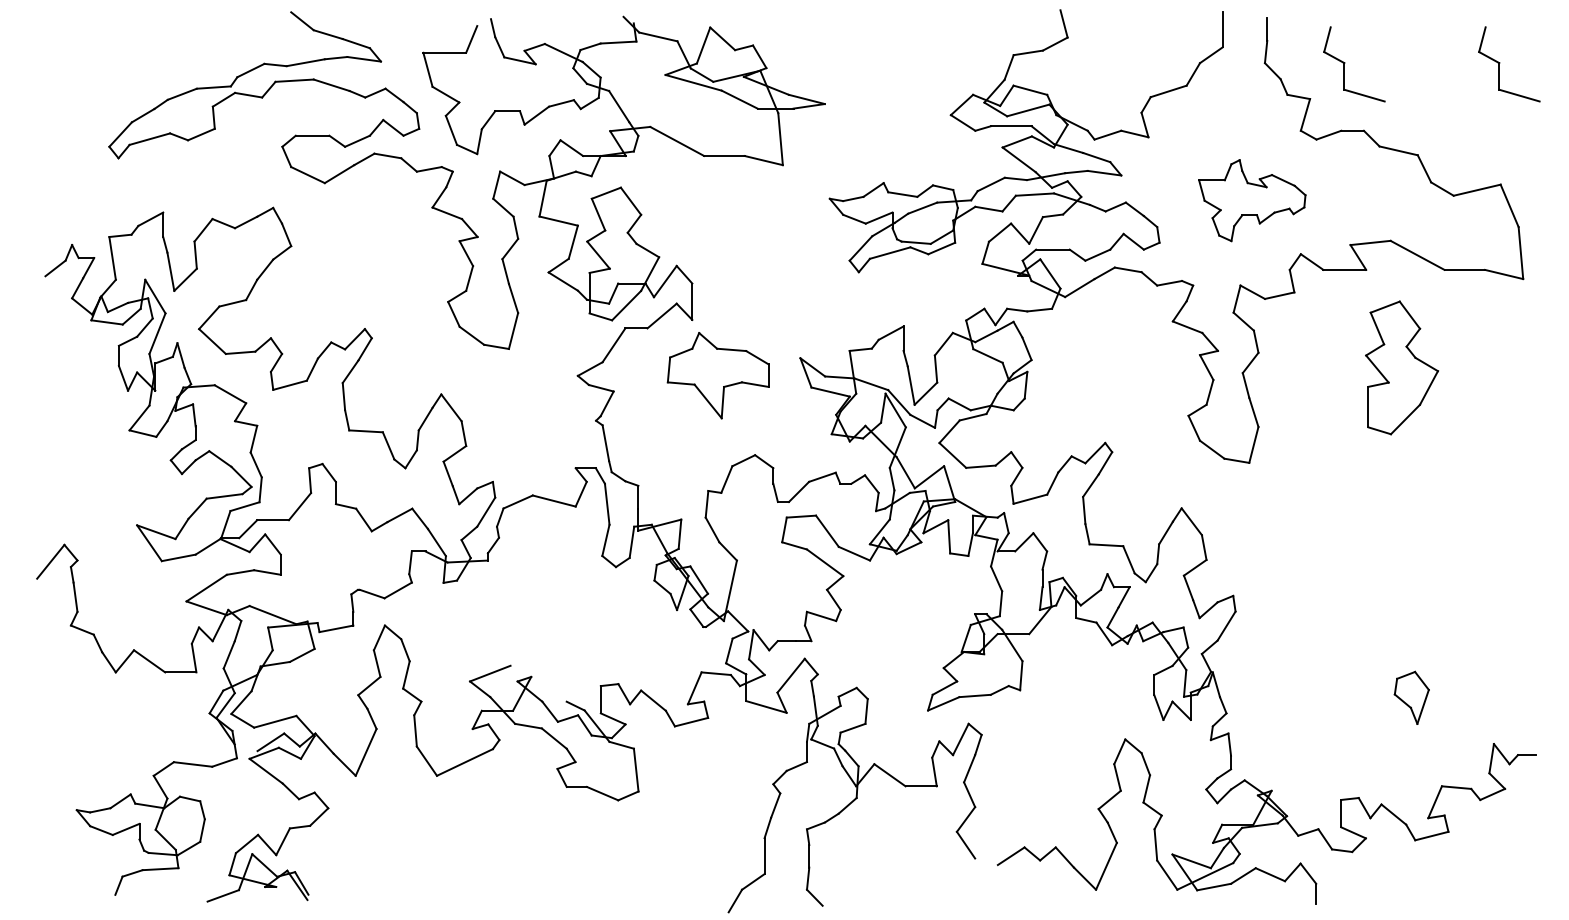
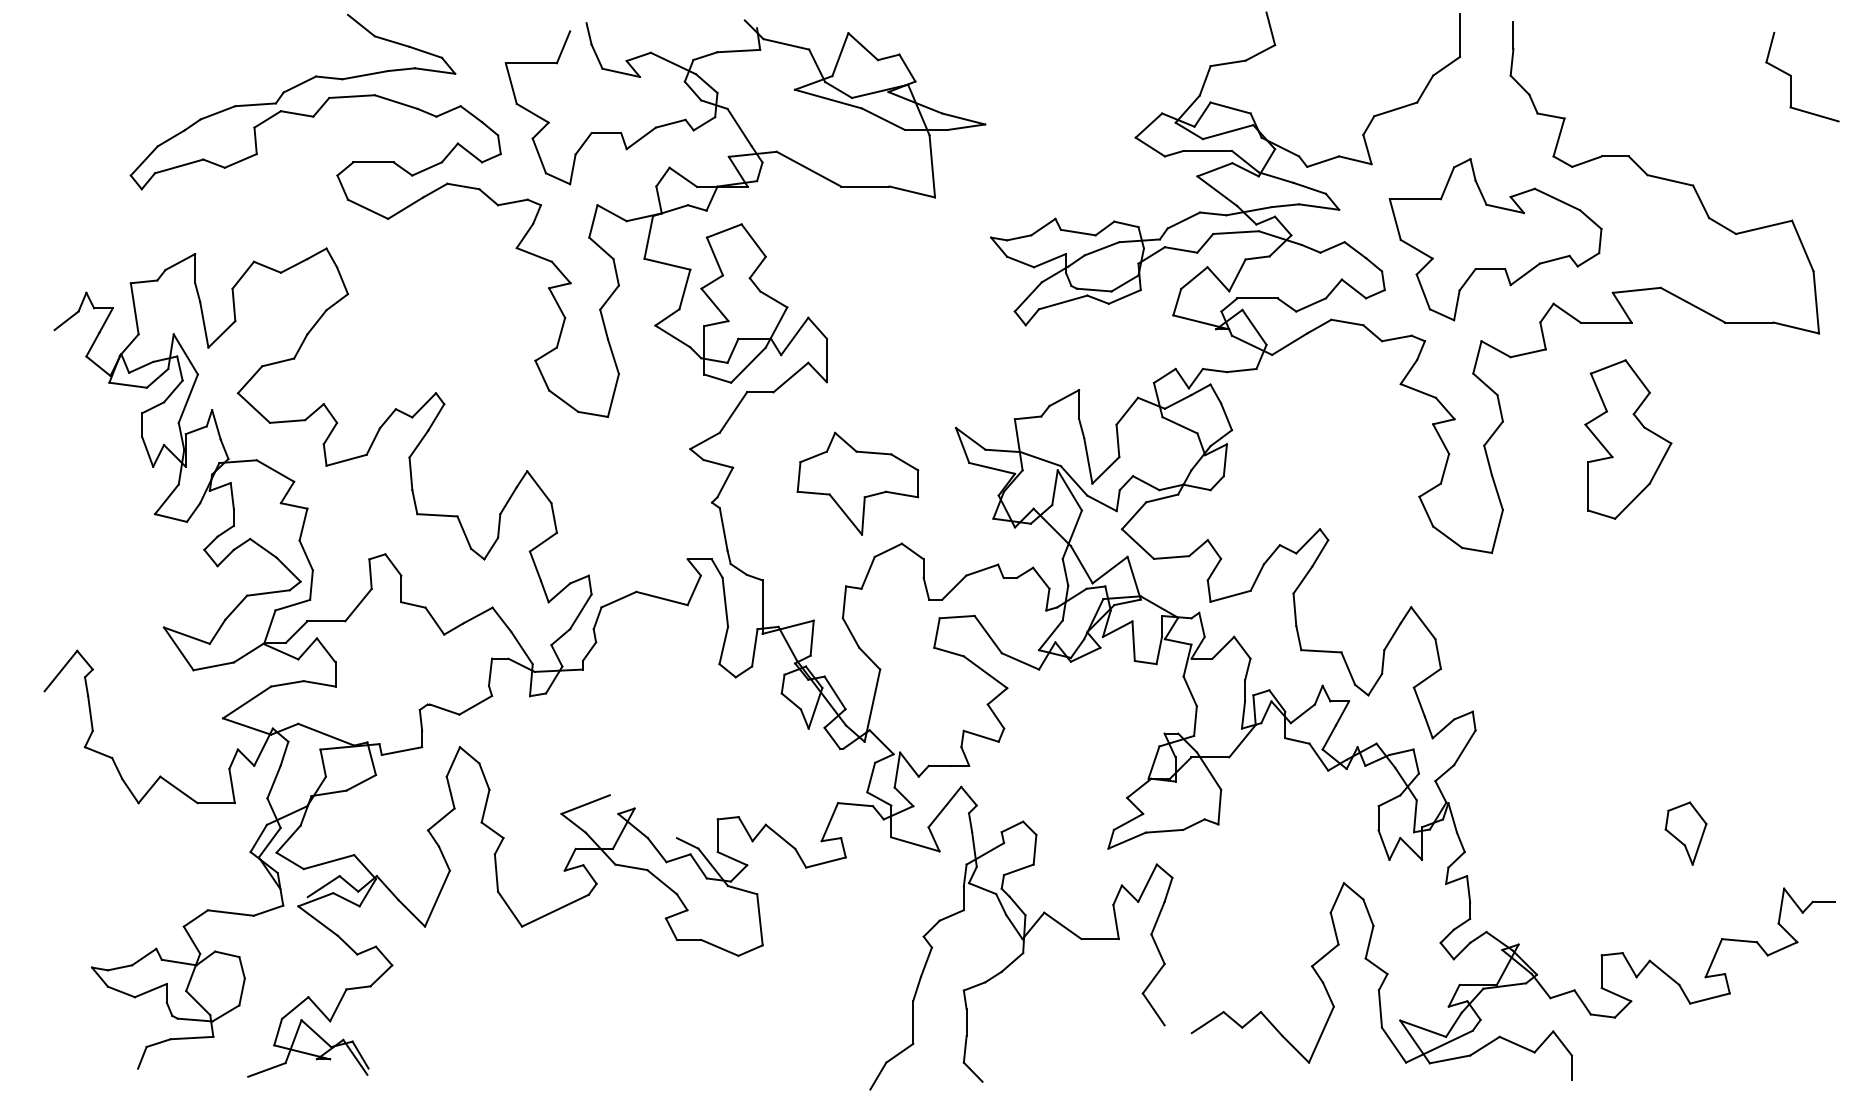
part: (1345, 64) -> (1606, 77), removed
part: (1252, 200) -> (1495, 239), size x1.67
part: (1402, 367) -> (1628, 439), moved
part: (717, 375) -> (857, 483), moved

